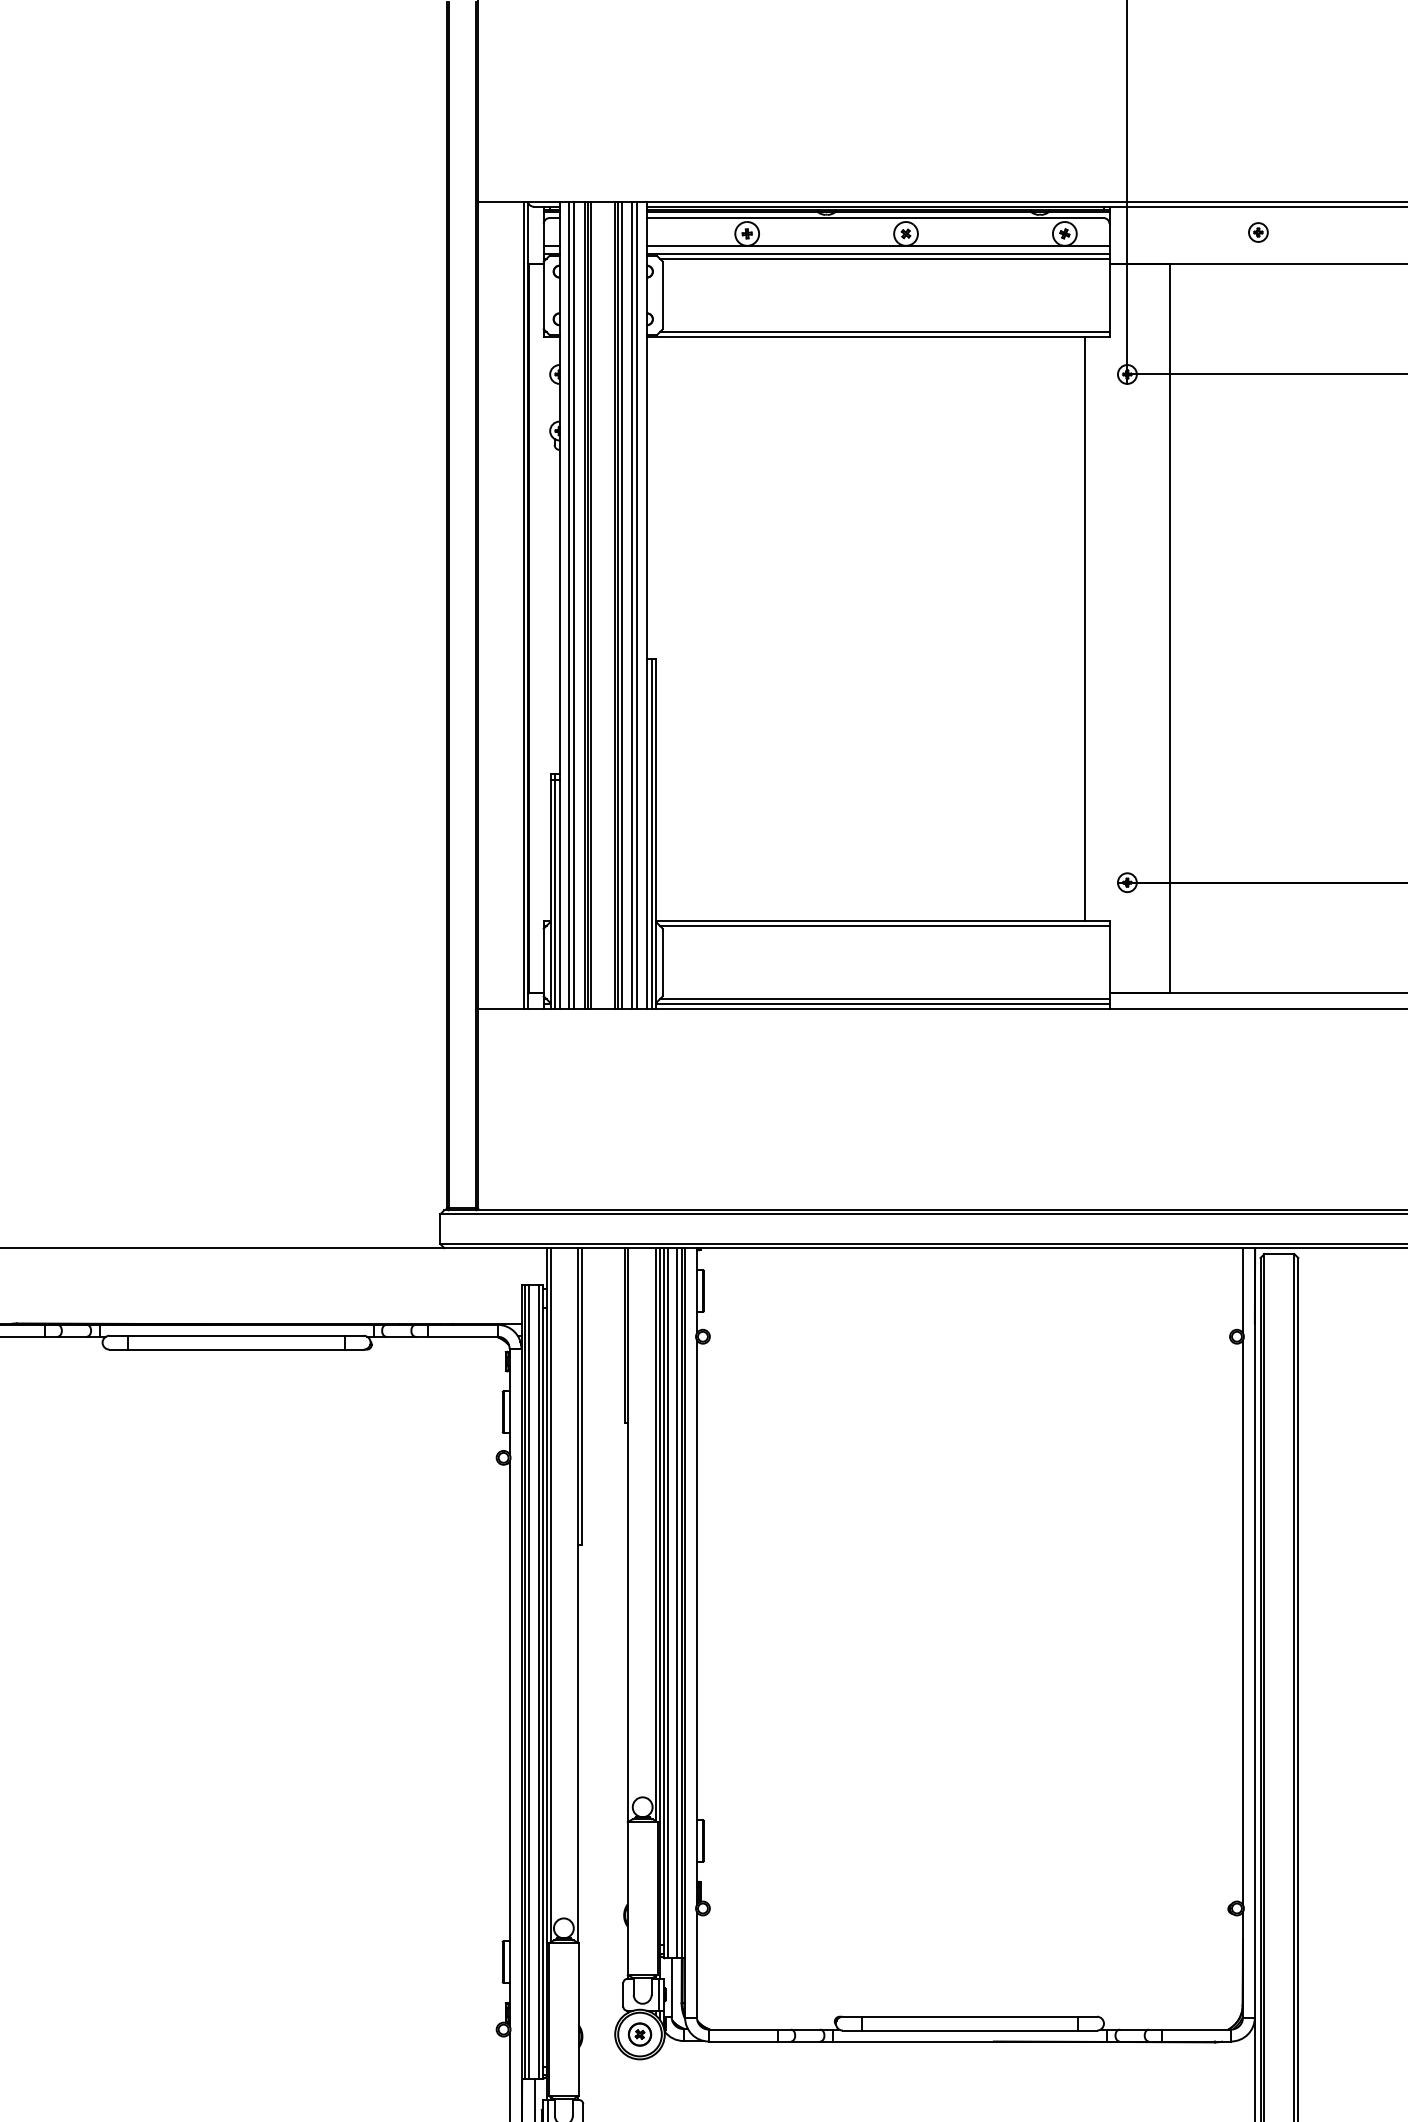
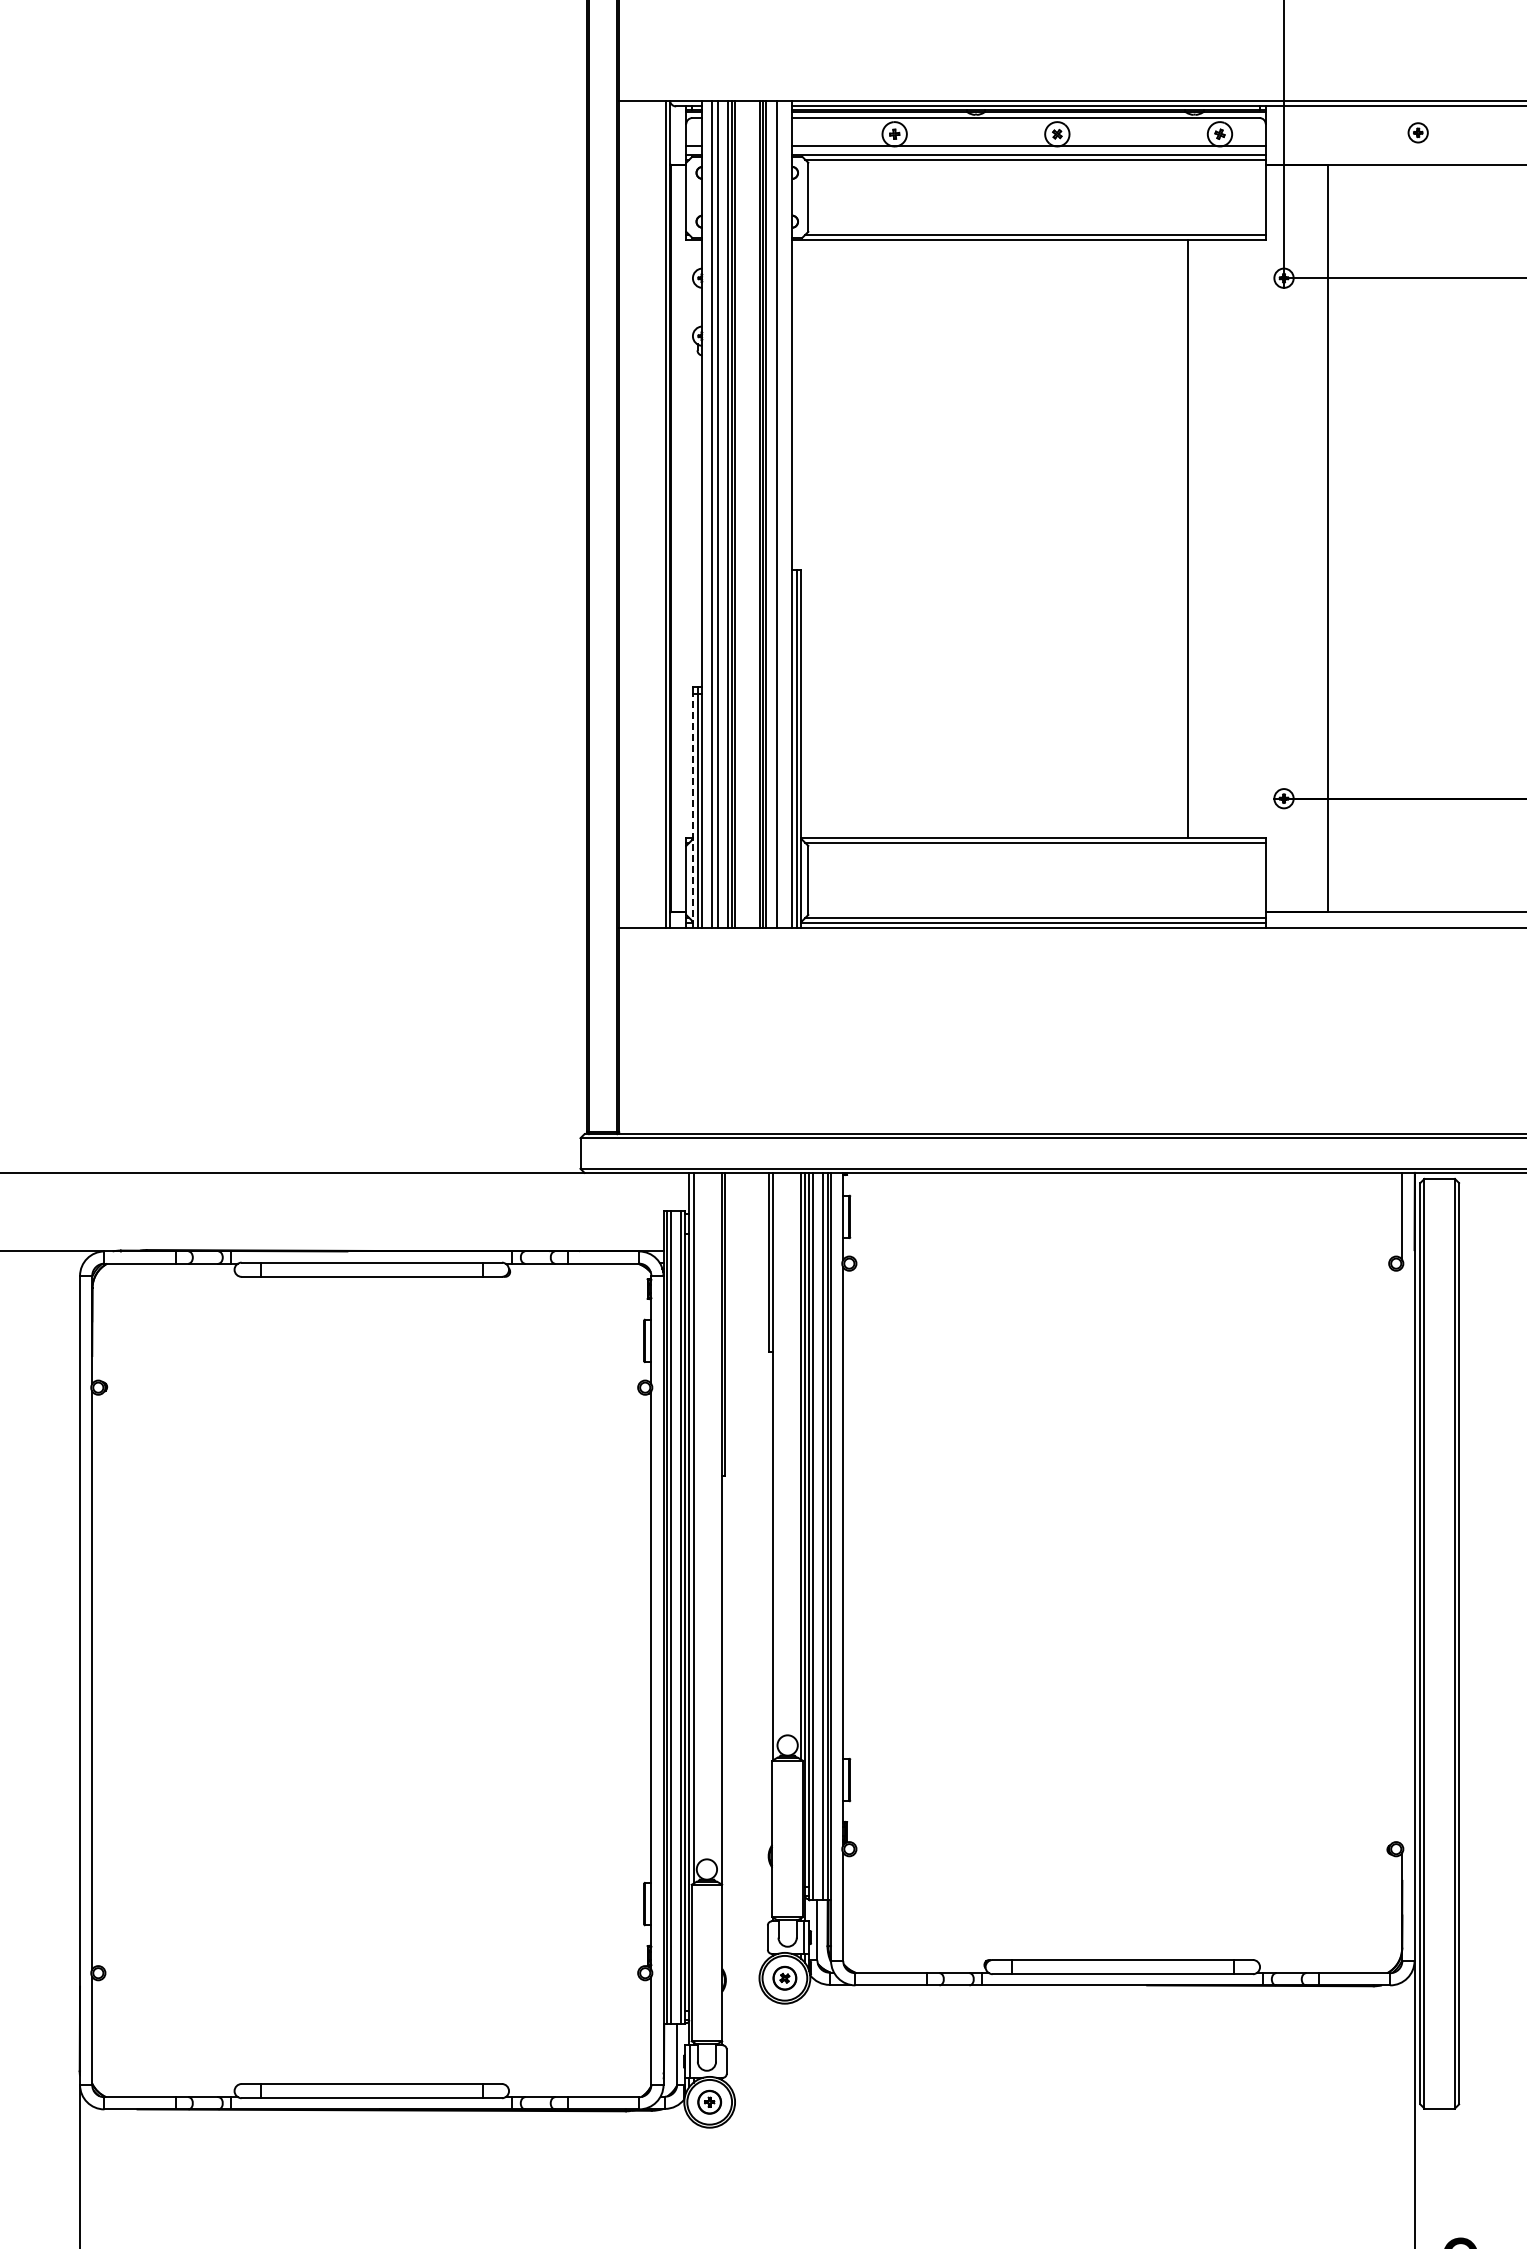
line: (637, 605) -> (782, 514), removed
line: (1084, 628) -> (1188, 538), moved
line: (550, 894) -> (693, 810), solid -> dashed
line: (1243, 1622) -> (1402, 1556), removed

